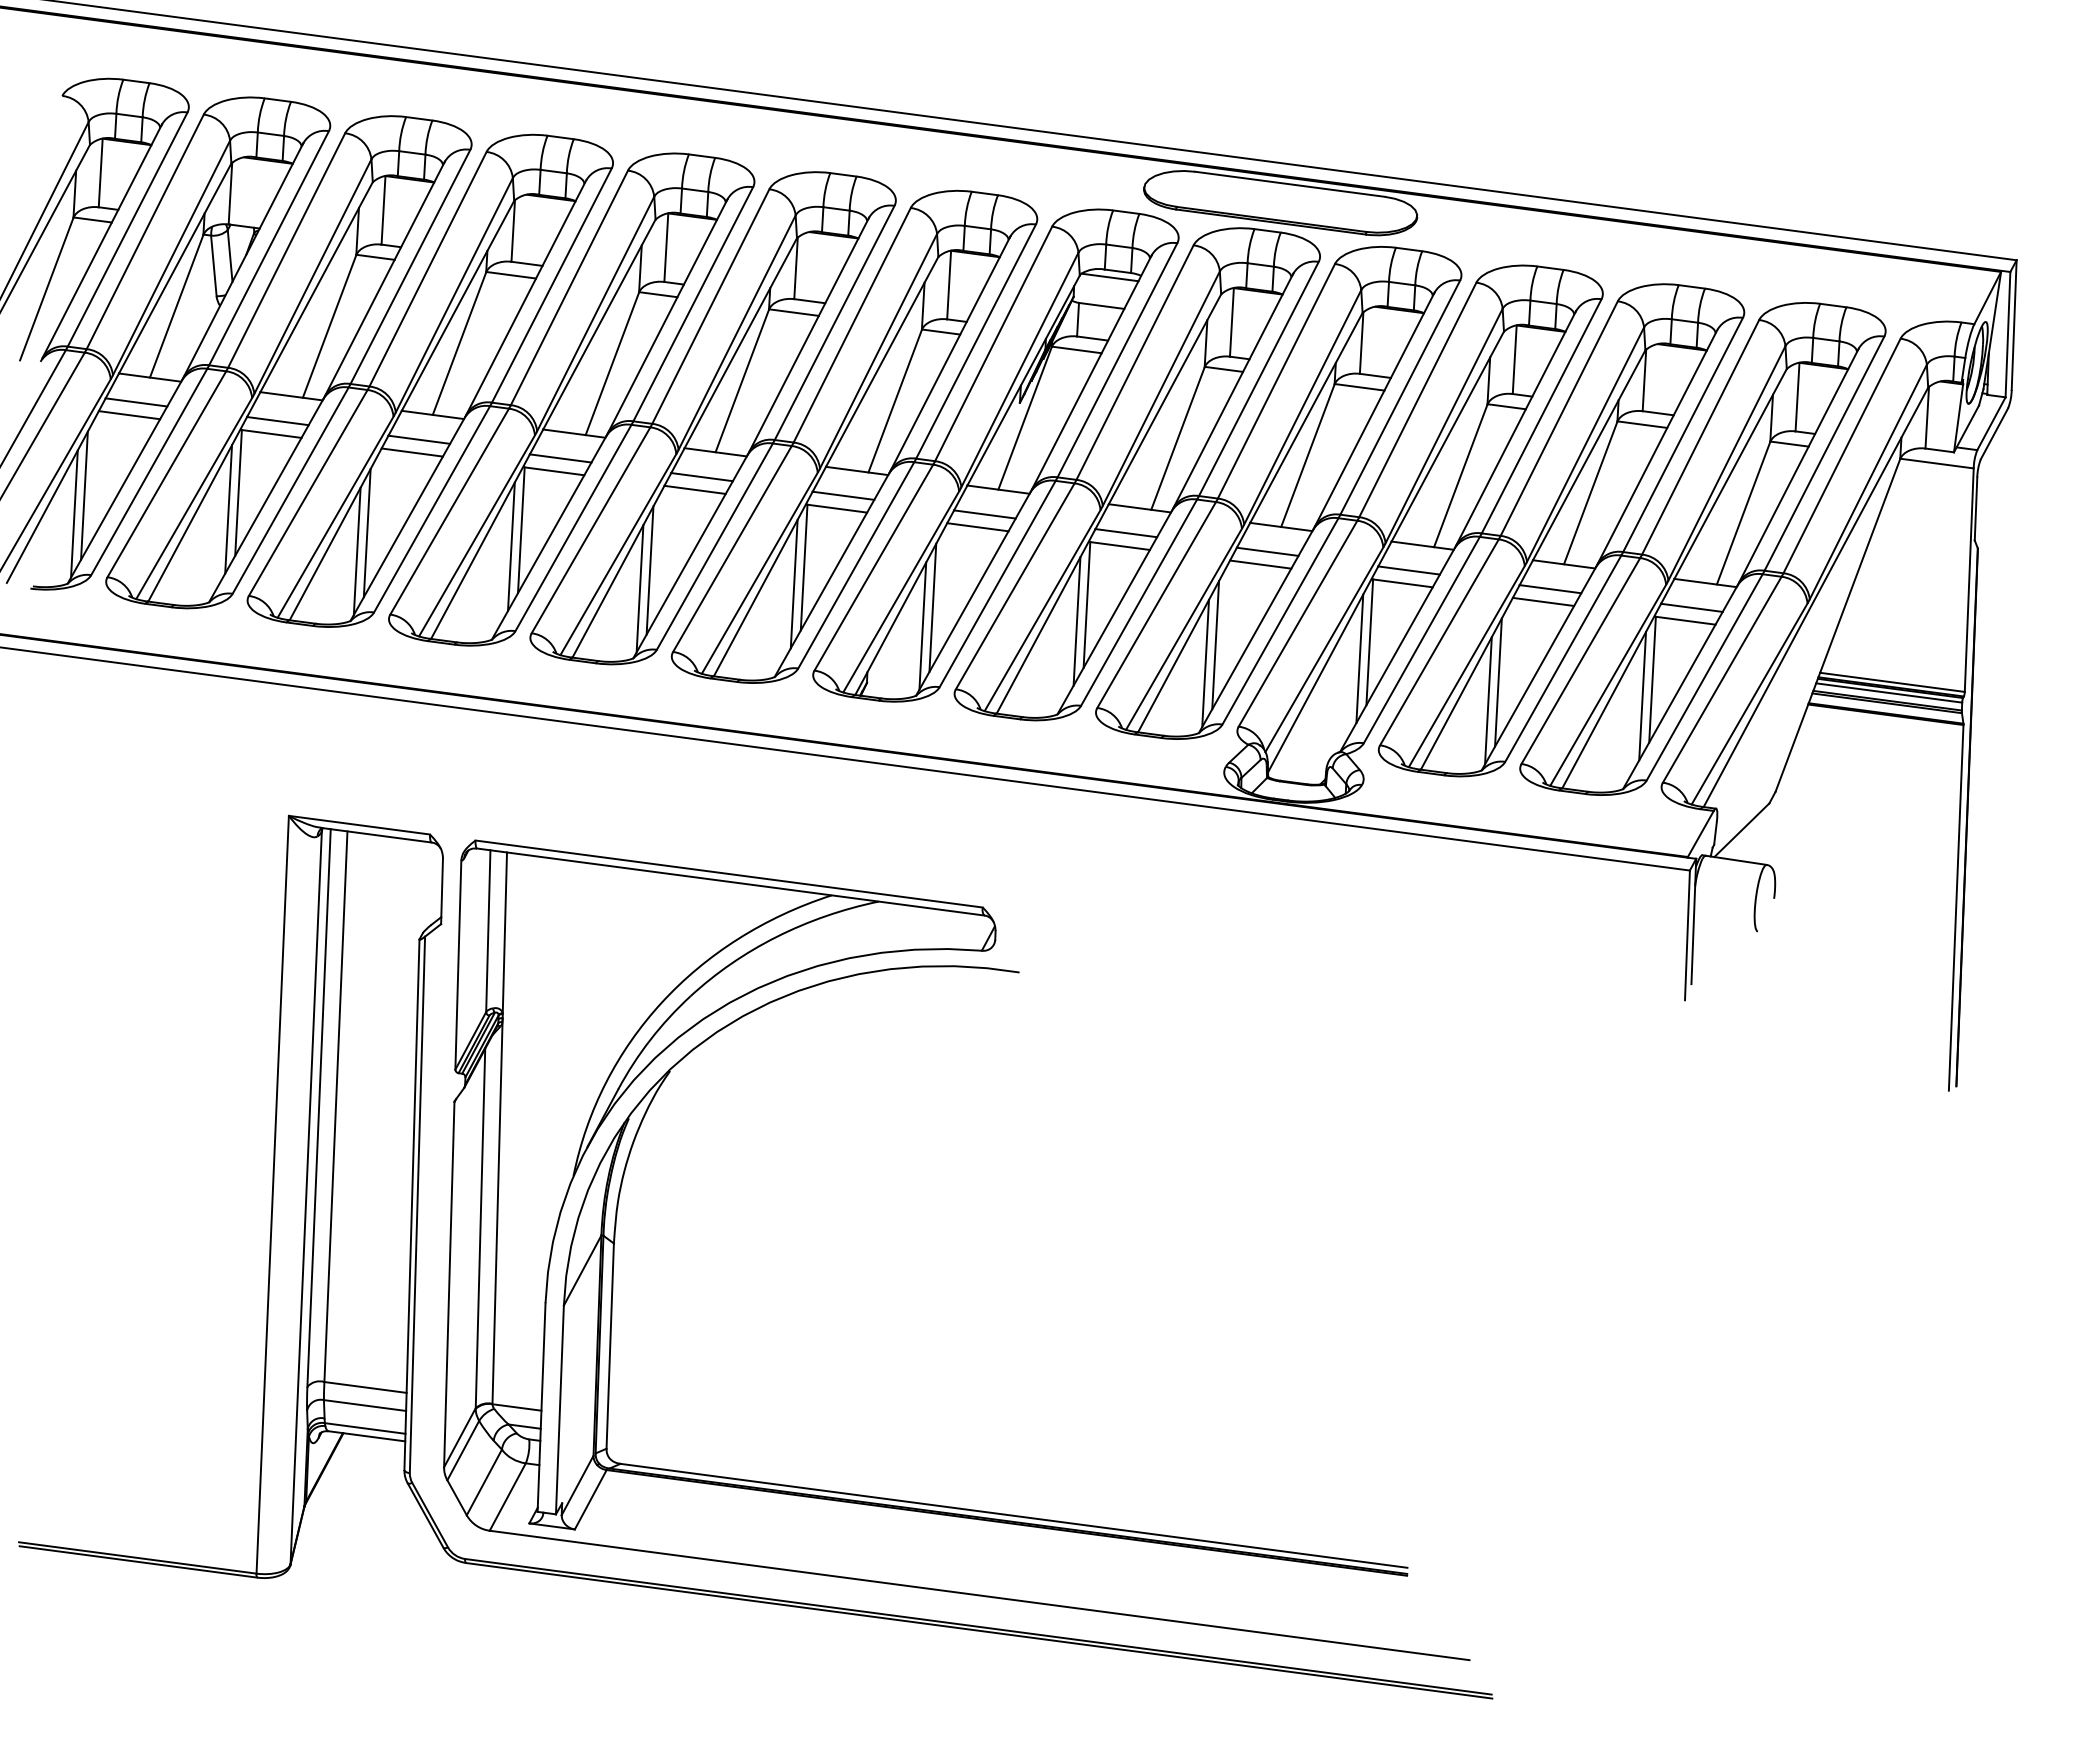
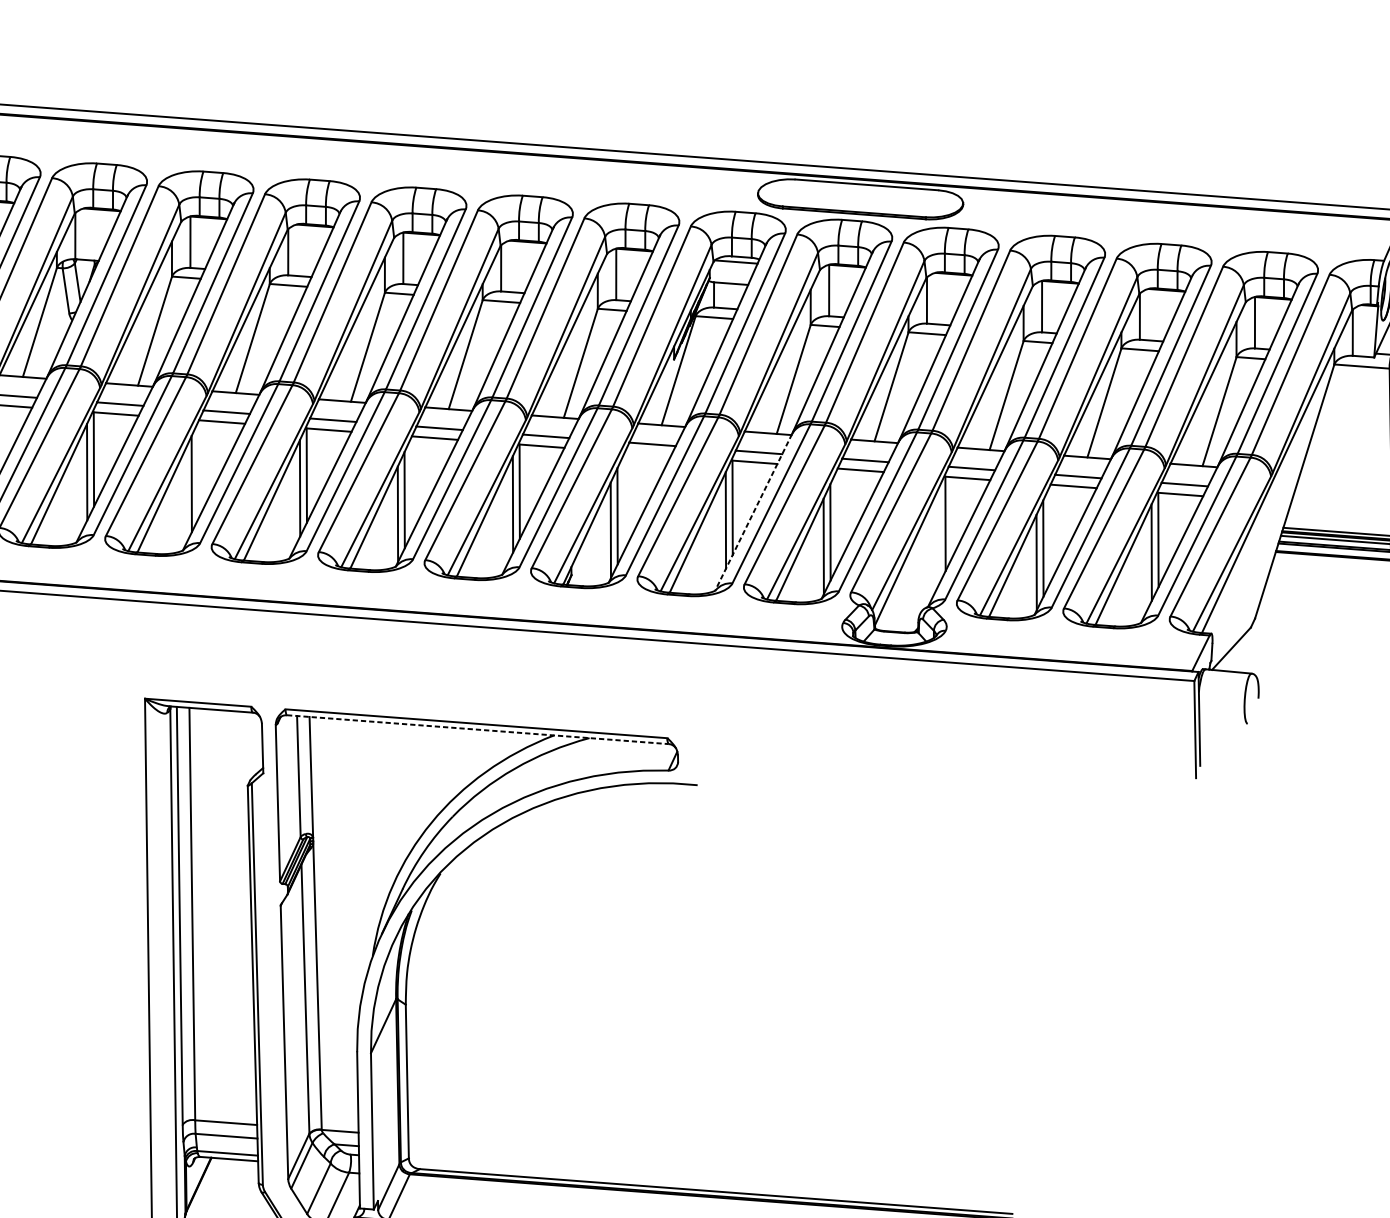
line: (977, 527) -> (647, 454), removed
line: (356, 550) -> (184, 497), removed
line: (1114, 612) -> (753, 512), solid -> dashed
line: (1359, 658) -> (938, 536), removed
line: (730, 882) -> (477, 730), solid -> dashed

